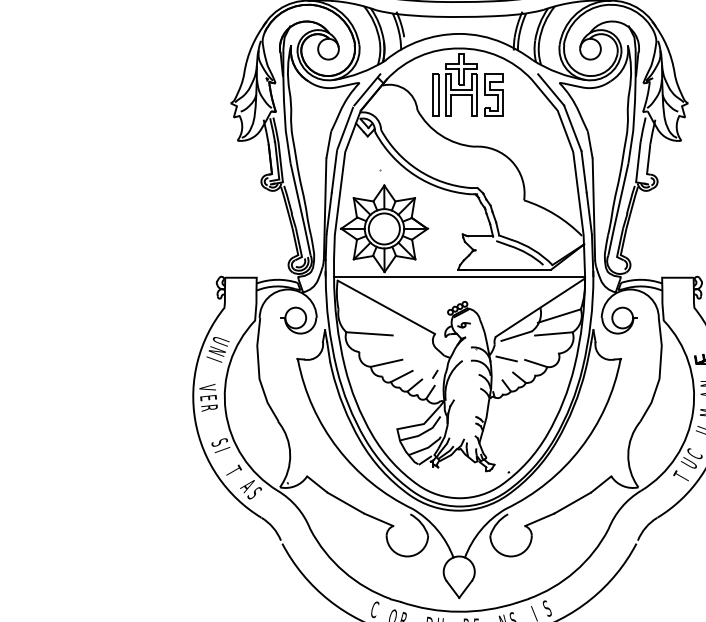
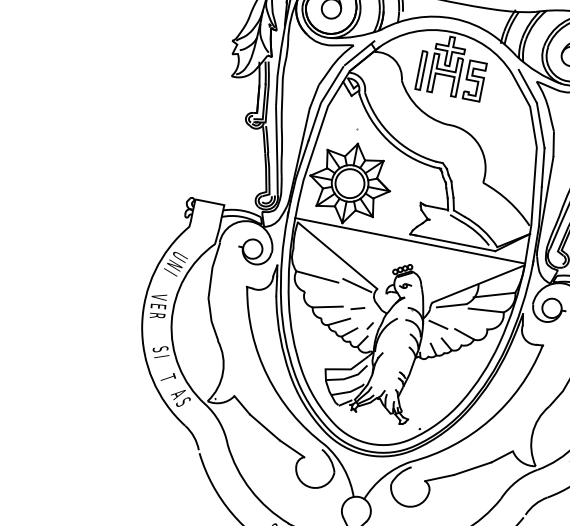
line: (413, 334) -> (357, 285), added
line: (418, 358) -> (357, 308), added

